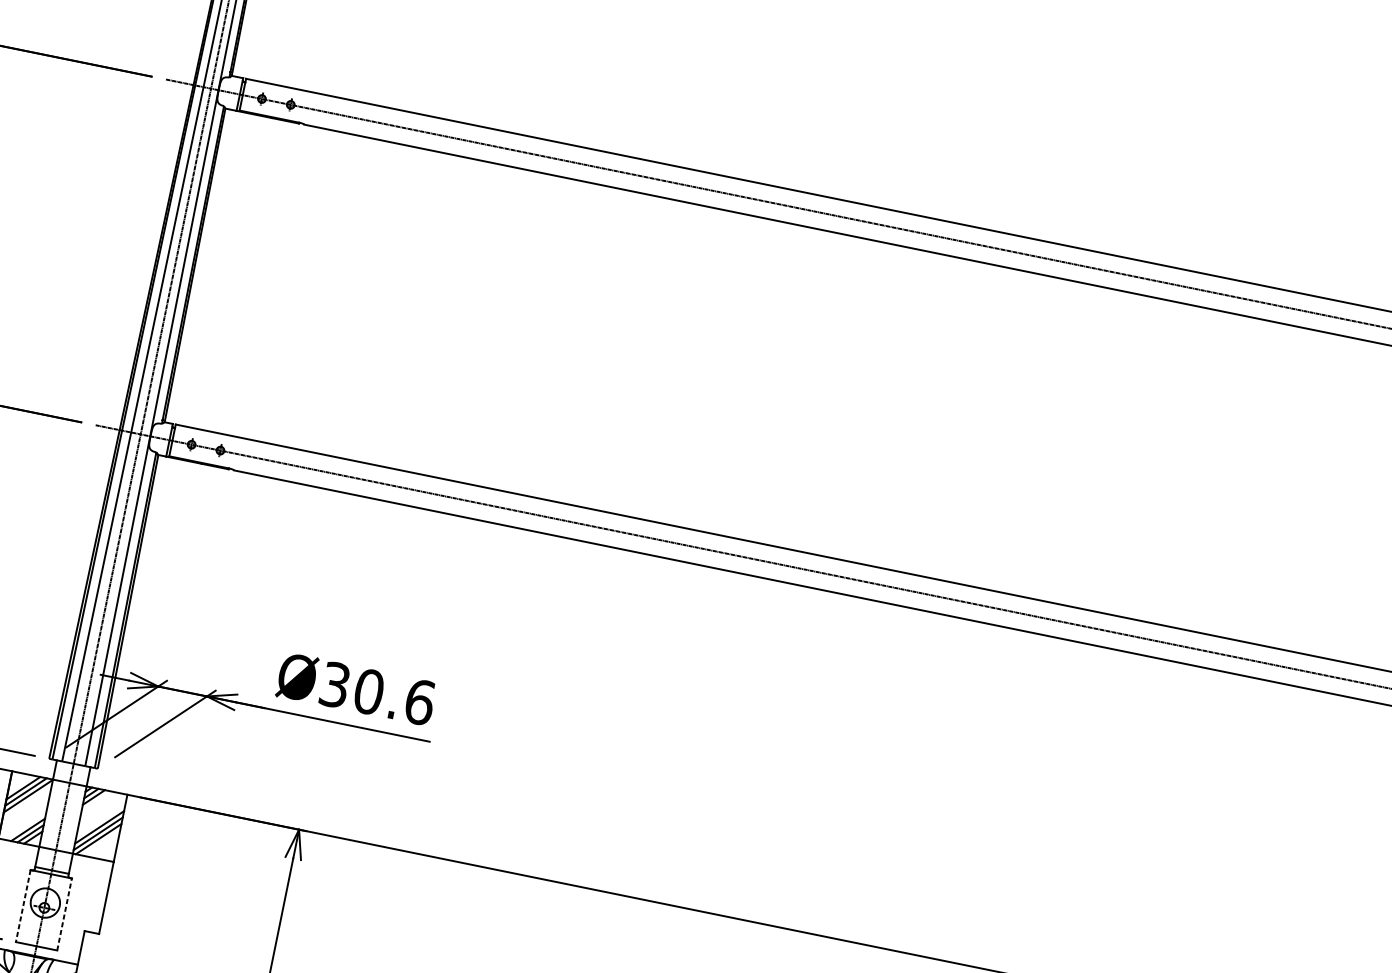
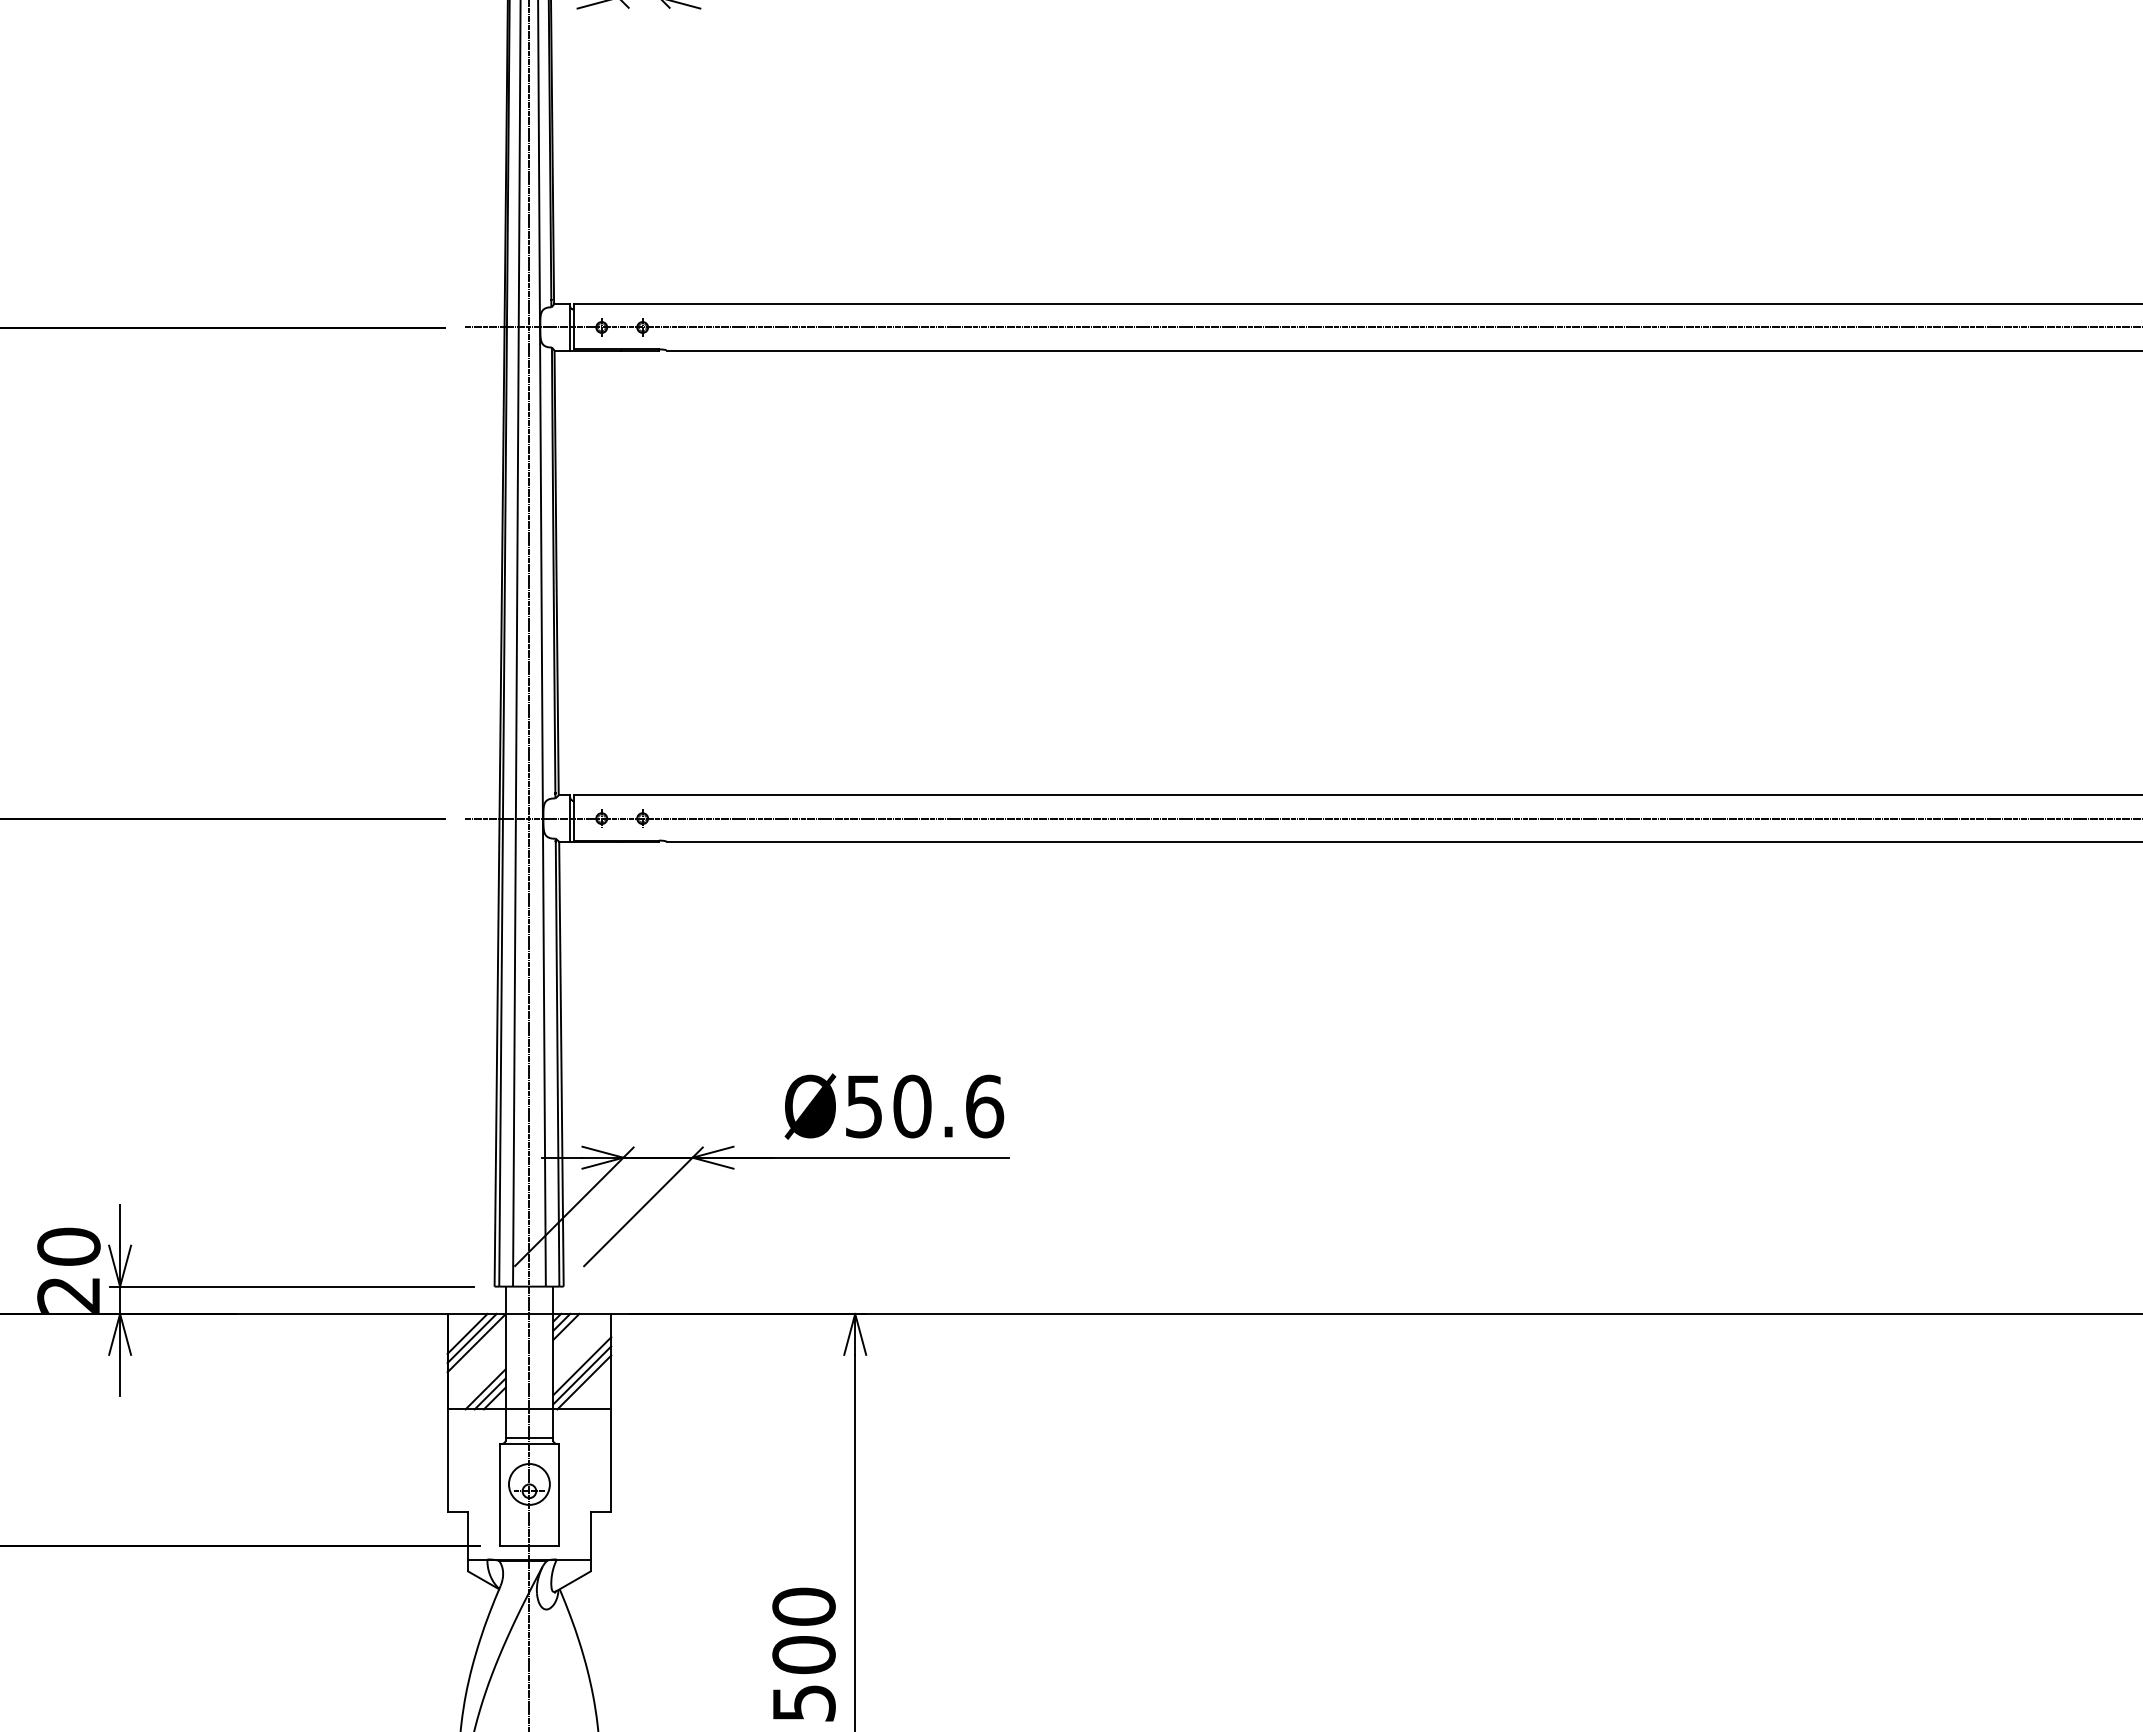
text: (335, 684) -> (864, 1105), Ø30.6 -> Ø50.6
line: (23, 906) -> (500, 1495), dashed -> solid
line: (64, 914) -> (558, 1494), dashed -> solid

